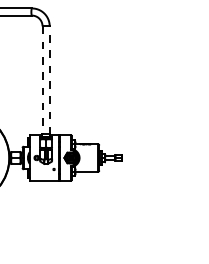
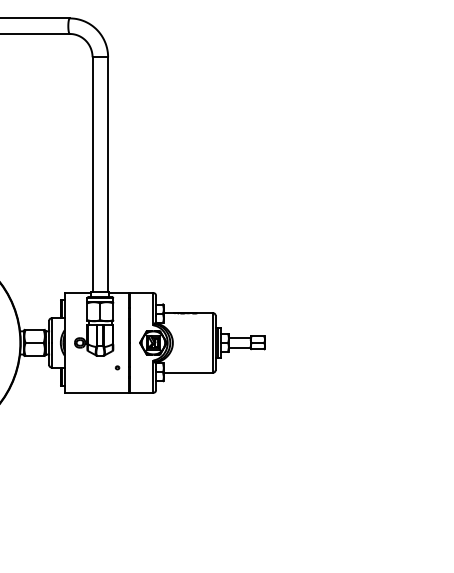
line: (49, 79) -> (107, 172), dashed -> solid
line: (42, 80) -> (92, 174), dashed -> solid

